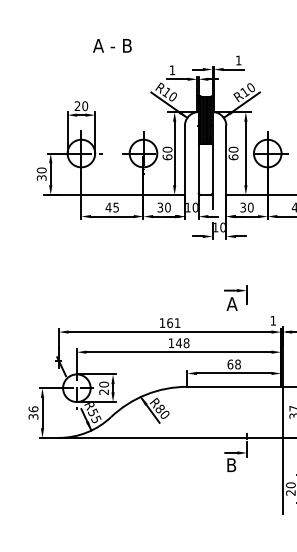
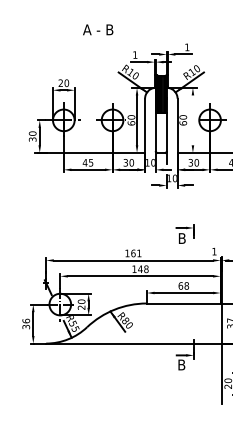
text: (112, 45) -> (98, 29), moved
line: (245, 153) -> (192, 120), removed
text: (231, 304) -> (181, 238), A -> B

